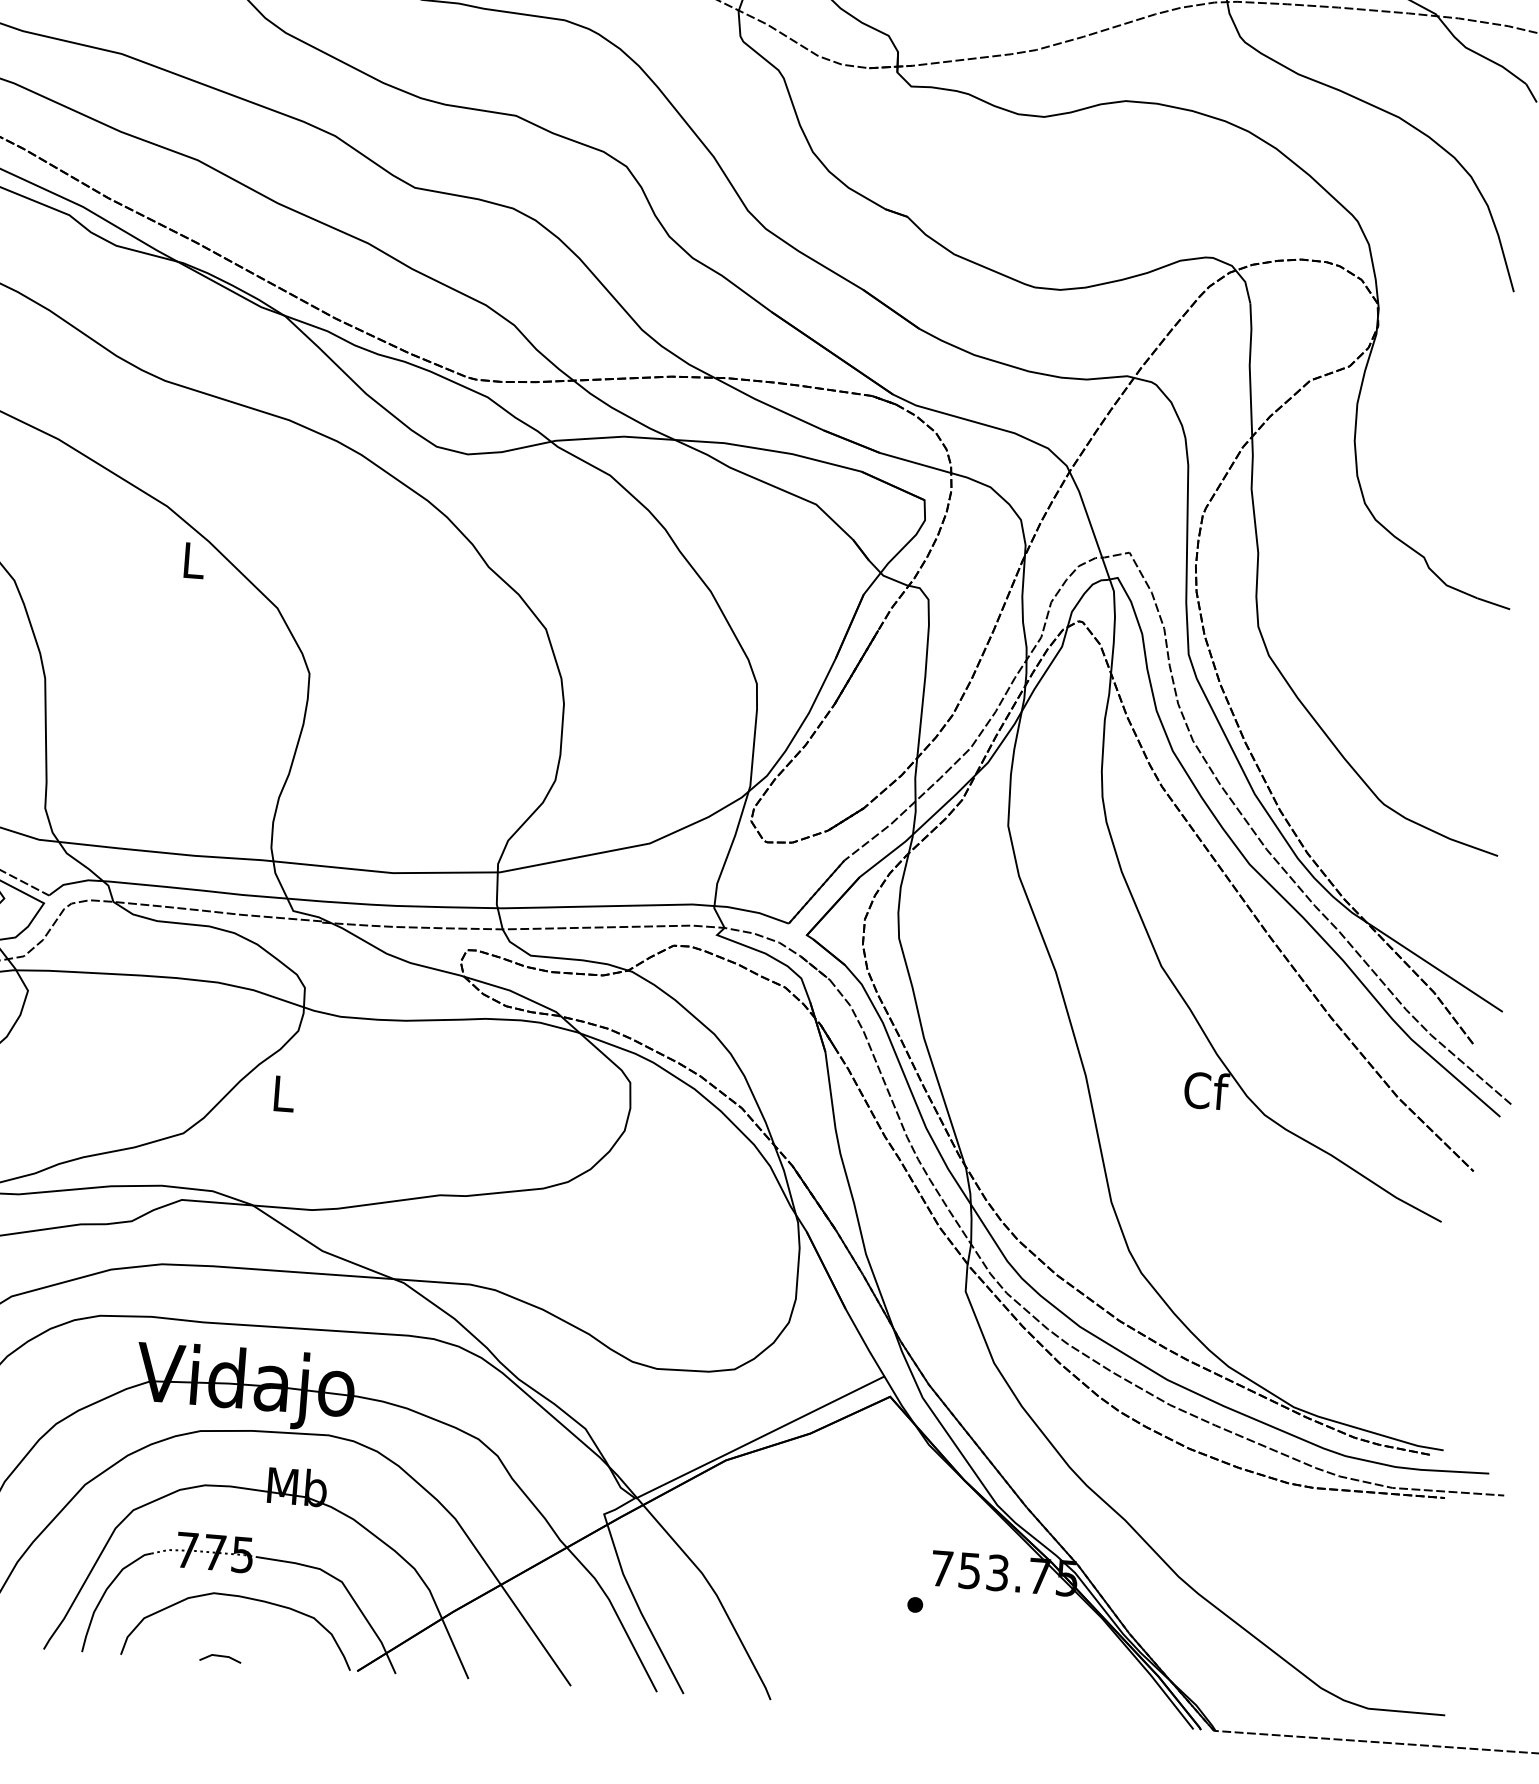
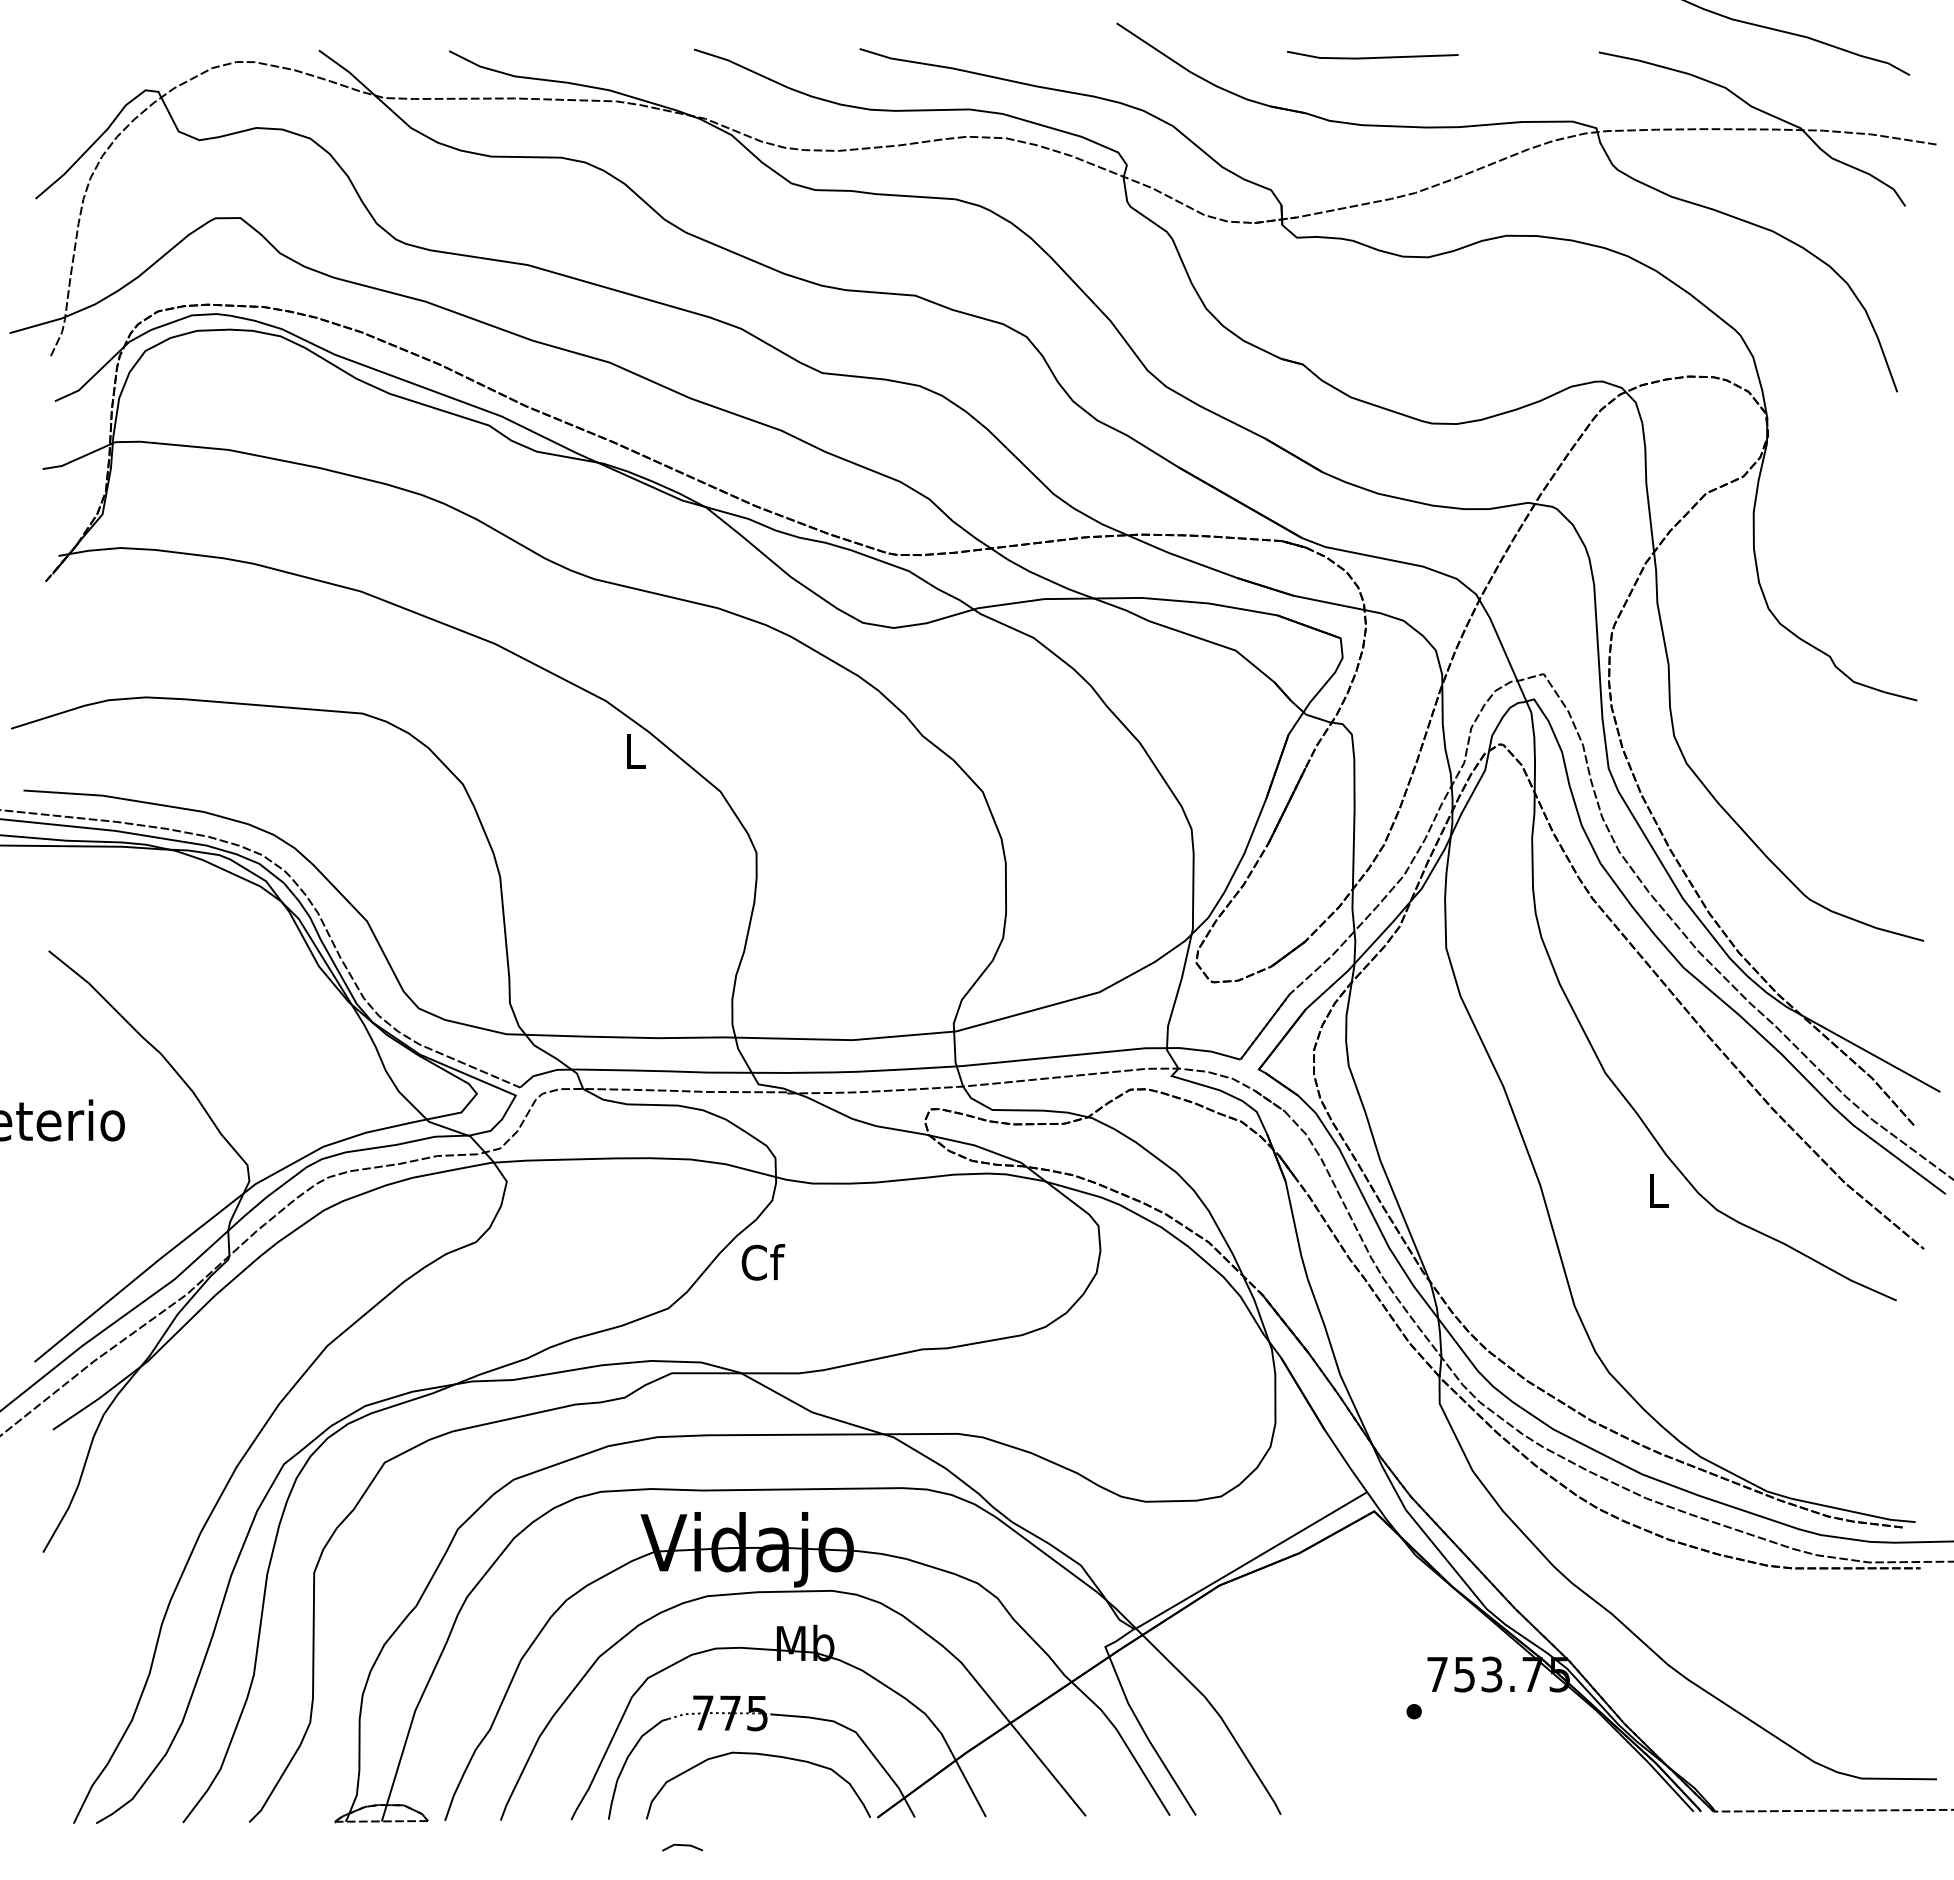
text: (1206, 1090) -> (1658, 1190), Cf -> L
text: (284, 1093) -> (763, 1262), L -> Cf
line: (220, 1657) -> (682, 1846), moved

